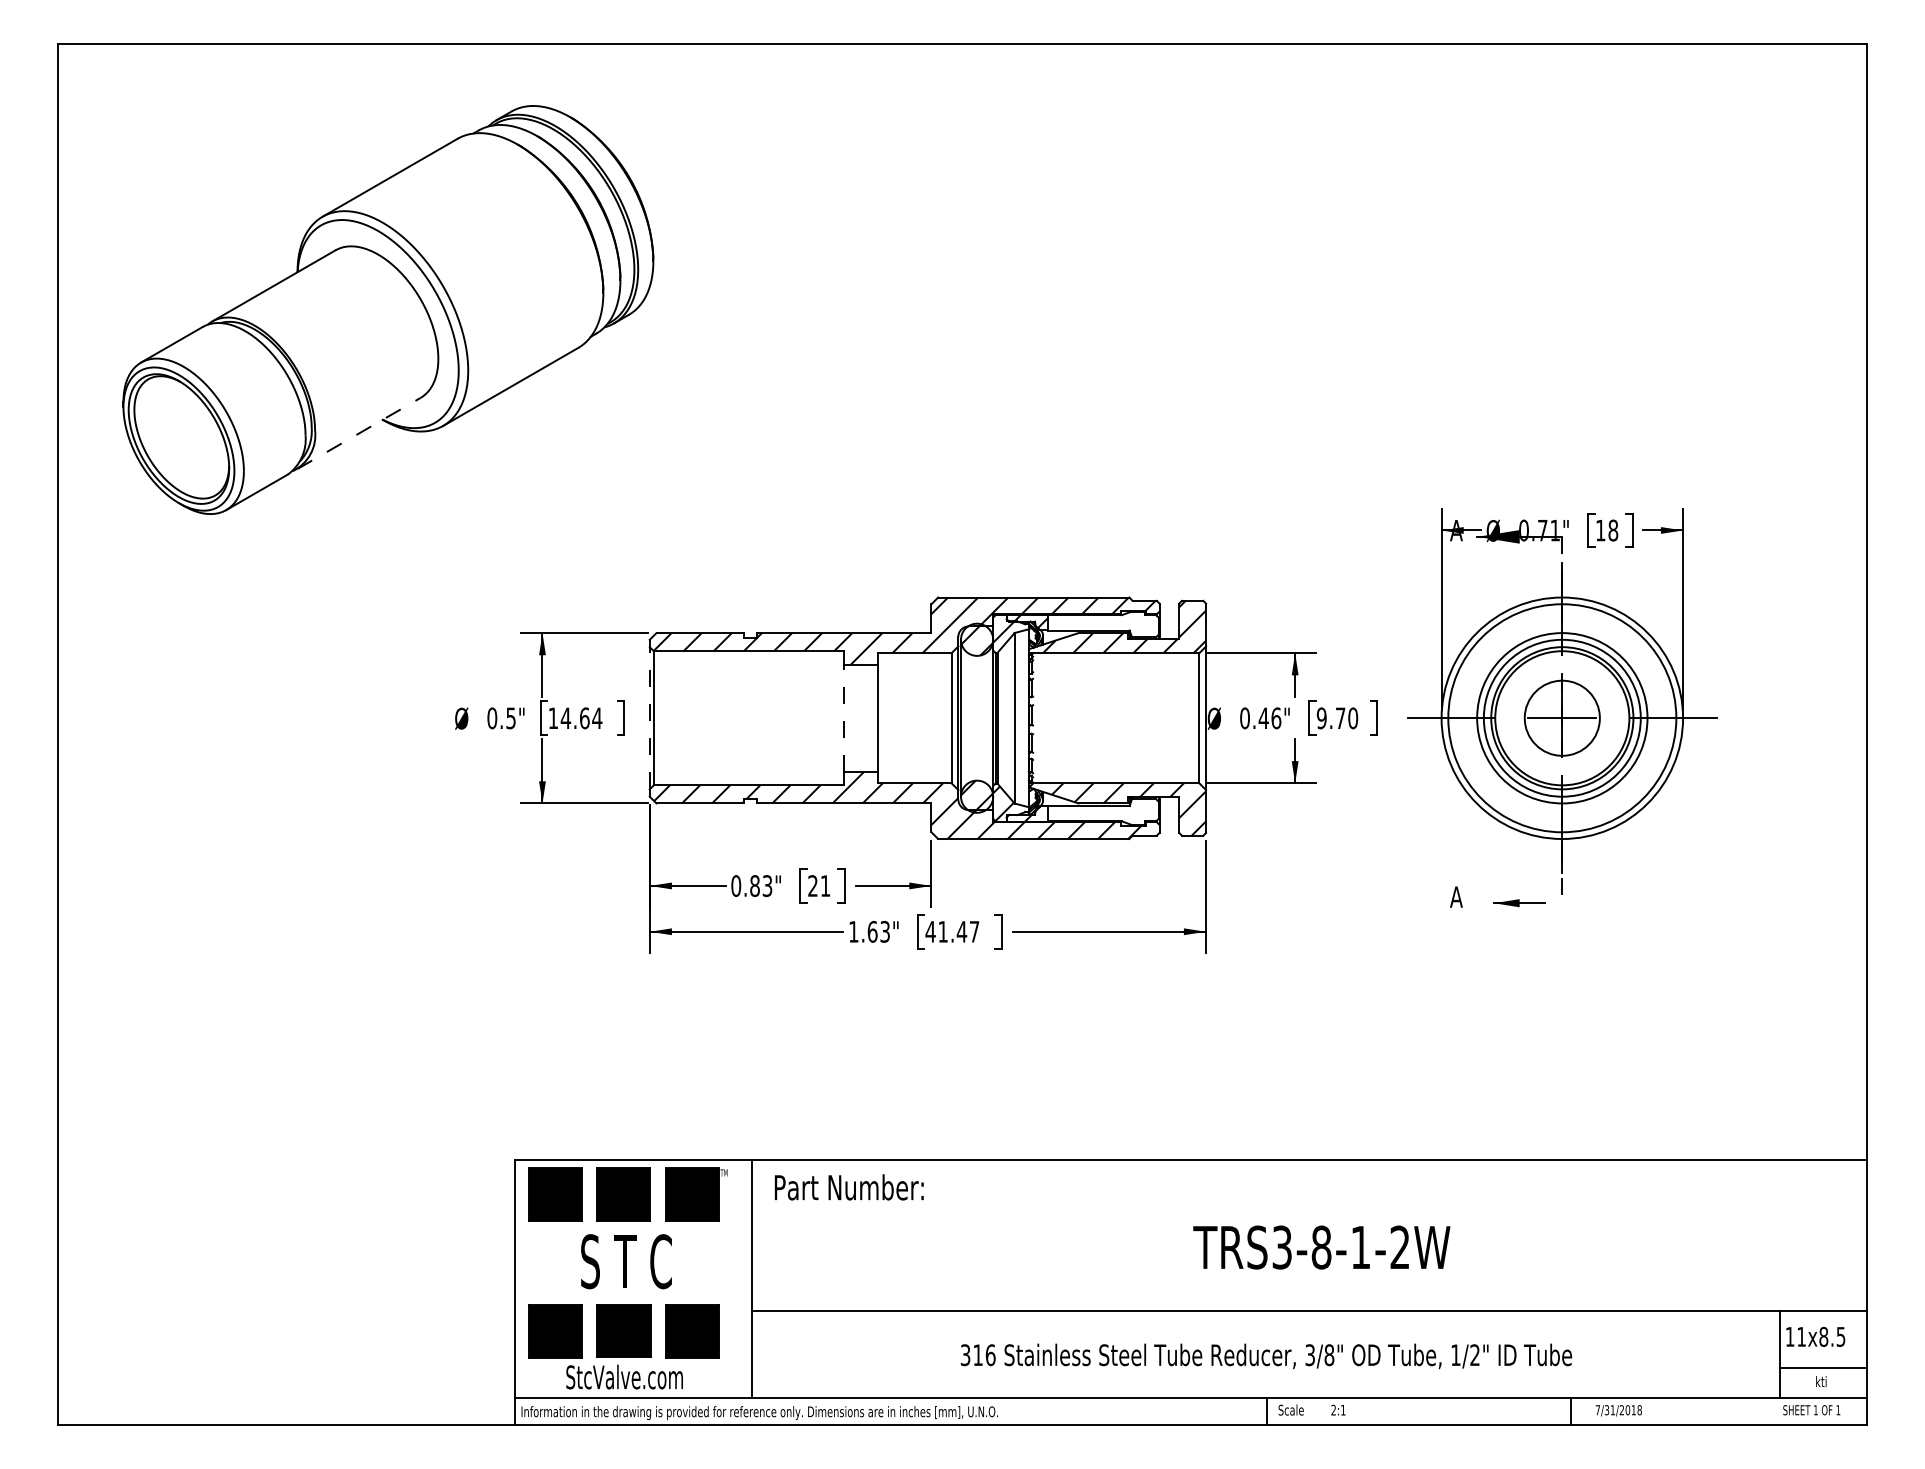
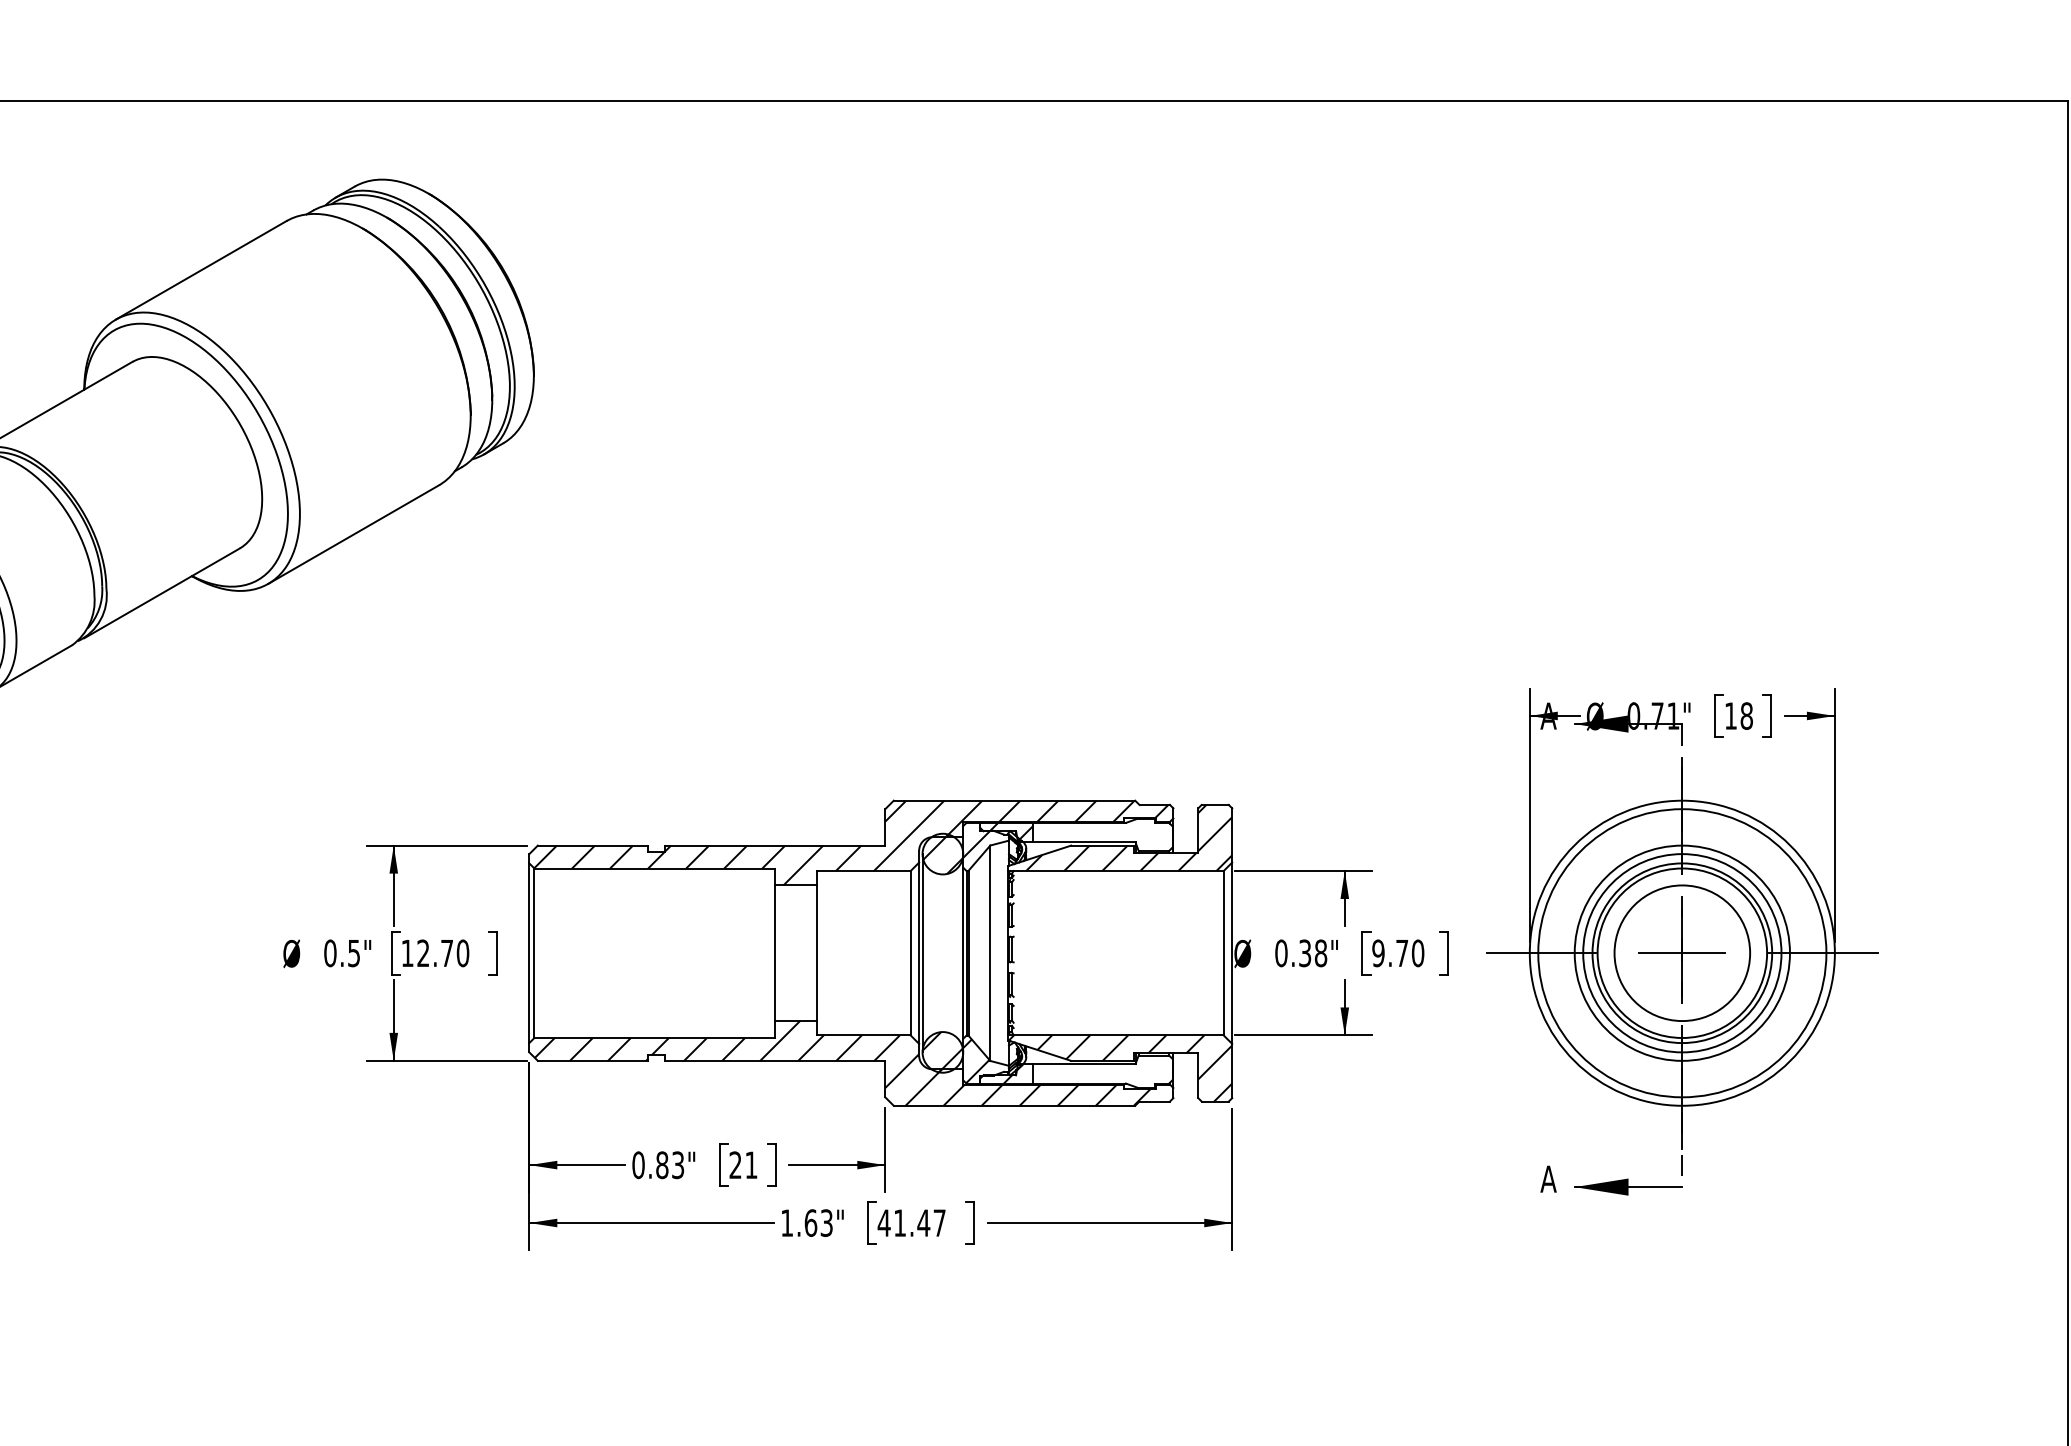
line: (359, 433) -> (162, 593), dashed -> solid
line: (649, 717) -> (528, 952), dashed -> solid
circle: (1561, 717) -> (1681, 952), size x1.43
text: (581, 718) -> (443, 953), 14.64 -> 12.70
line: (844, 718) -> (775, 953), dashed -> solid
text: (1269, 718) -> (1312, 953), 0.46" -> 0.38"
part: (1519, 902) -> (1628, 1186), size x1.67

